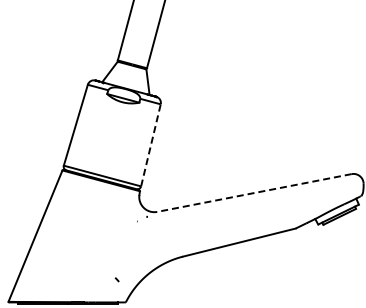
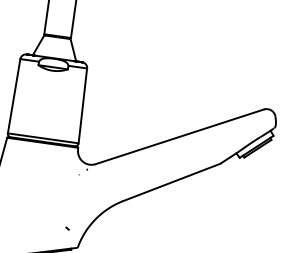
line: (151, 144) -> (83, 105), dashed -> solid
line: (253, 193) -> (178, 137), dashed -> solid

